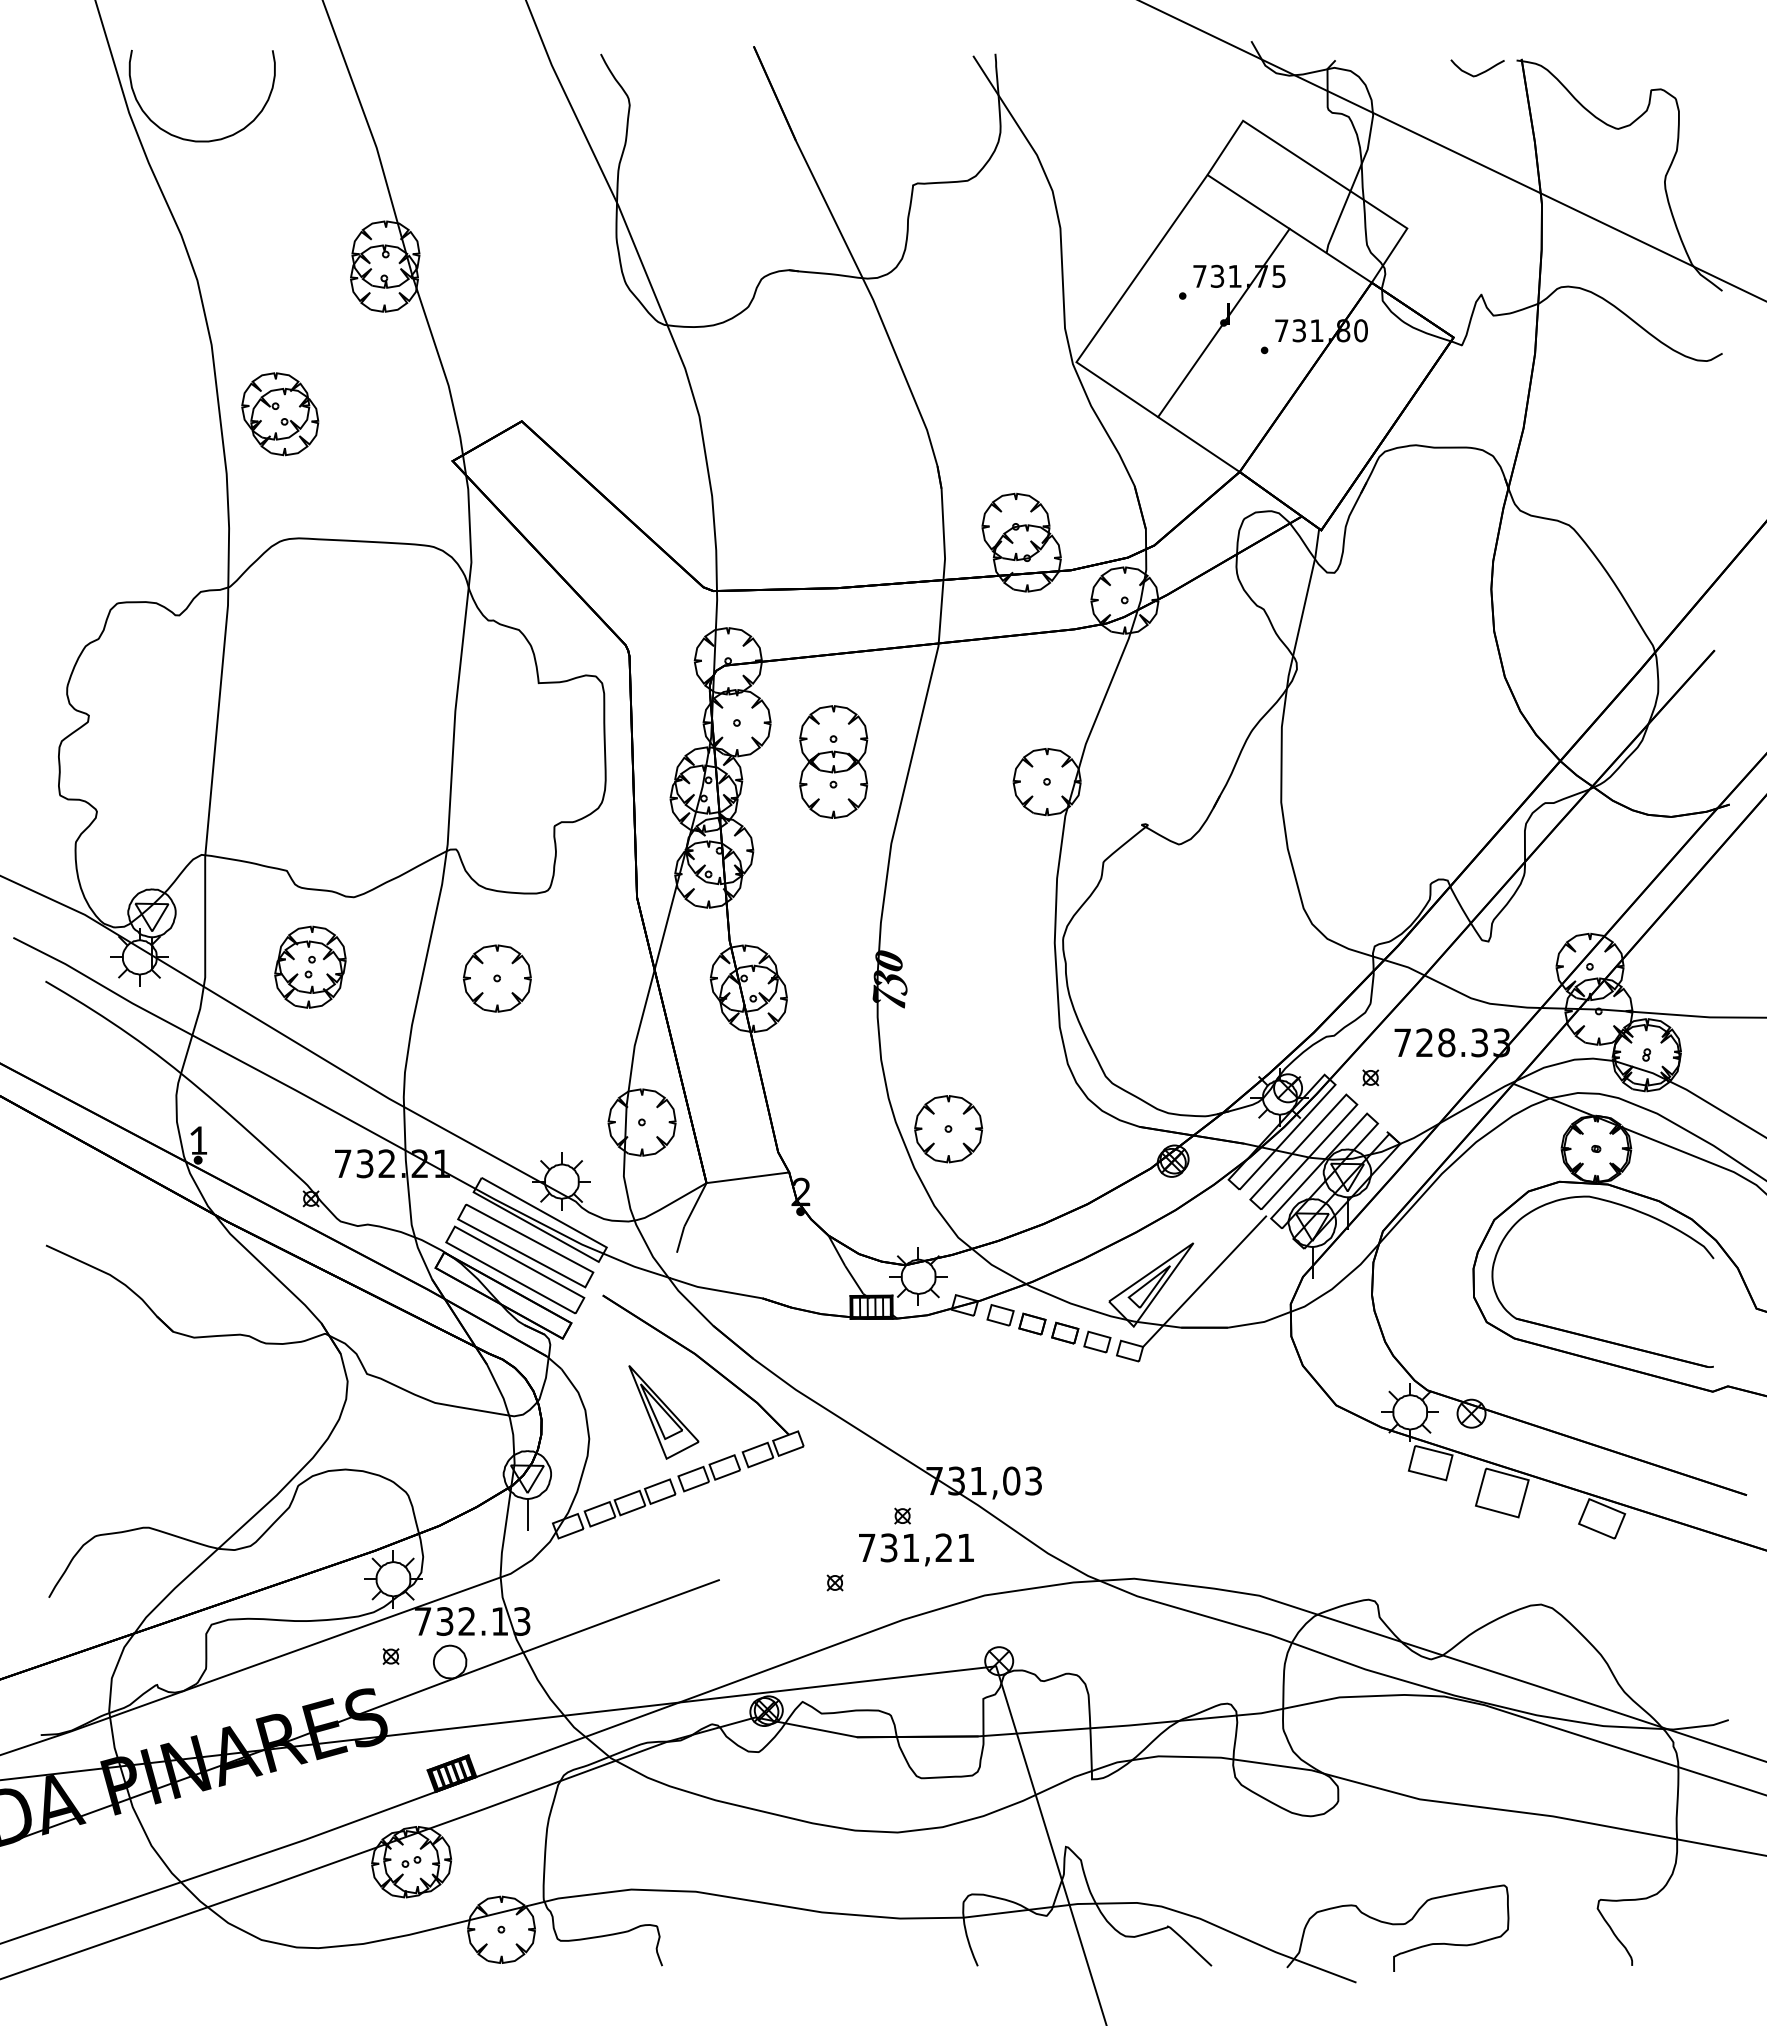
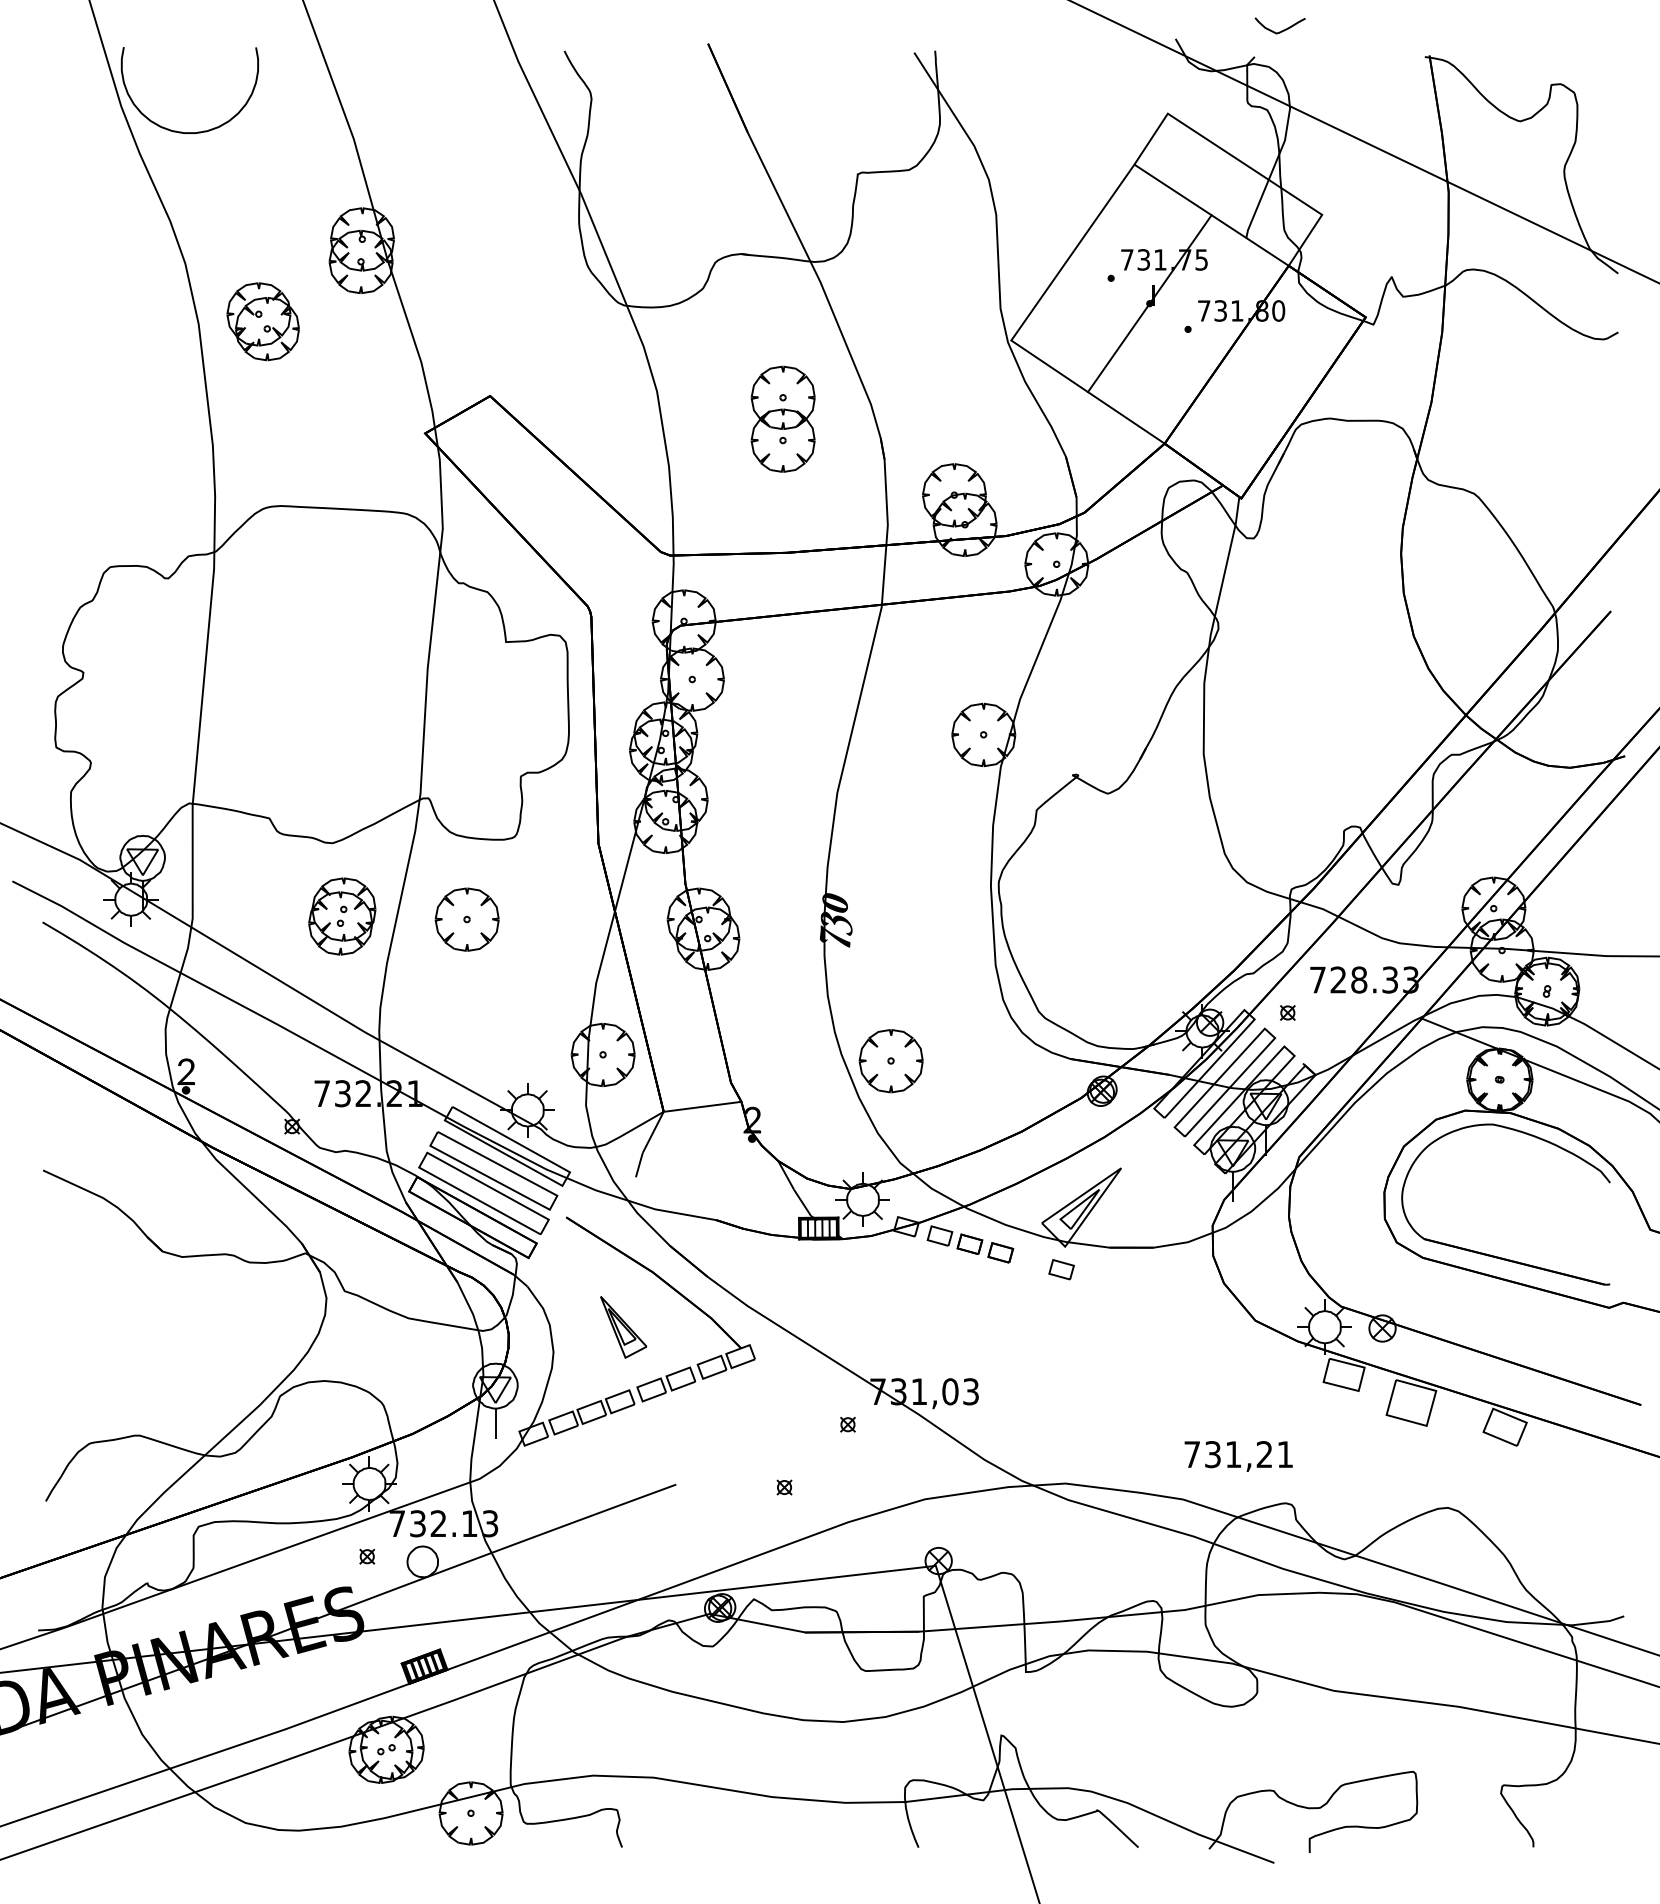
curve: (1480, 72) -> (1282, 29), moved
part: (280, 414) -> (263, 321), moved
part: (833, 761) -> (783, 418), moved
part: (310, 966) -> (342, 915), moved
text: (198, 1140) -> (186, 1071), 1 -> 2
line: (1204, 1281) -> (1131, 1204), removed
part: (1097, 1341) -> (1031, 1260), removed
part: (663, 1412) -> (623, 1327), size x0.7
text: (916, 1549) -> (1238, 1456), moved

